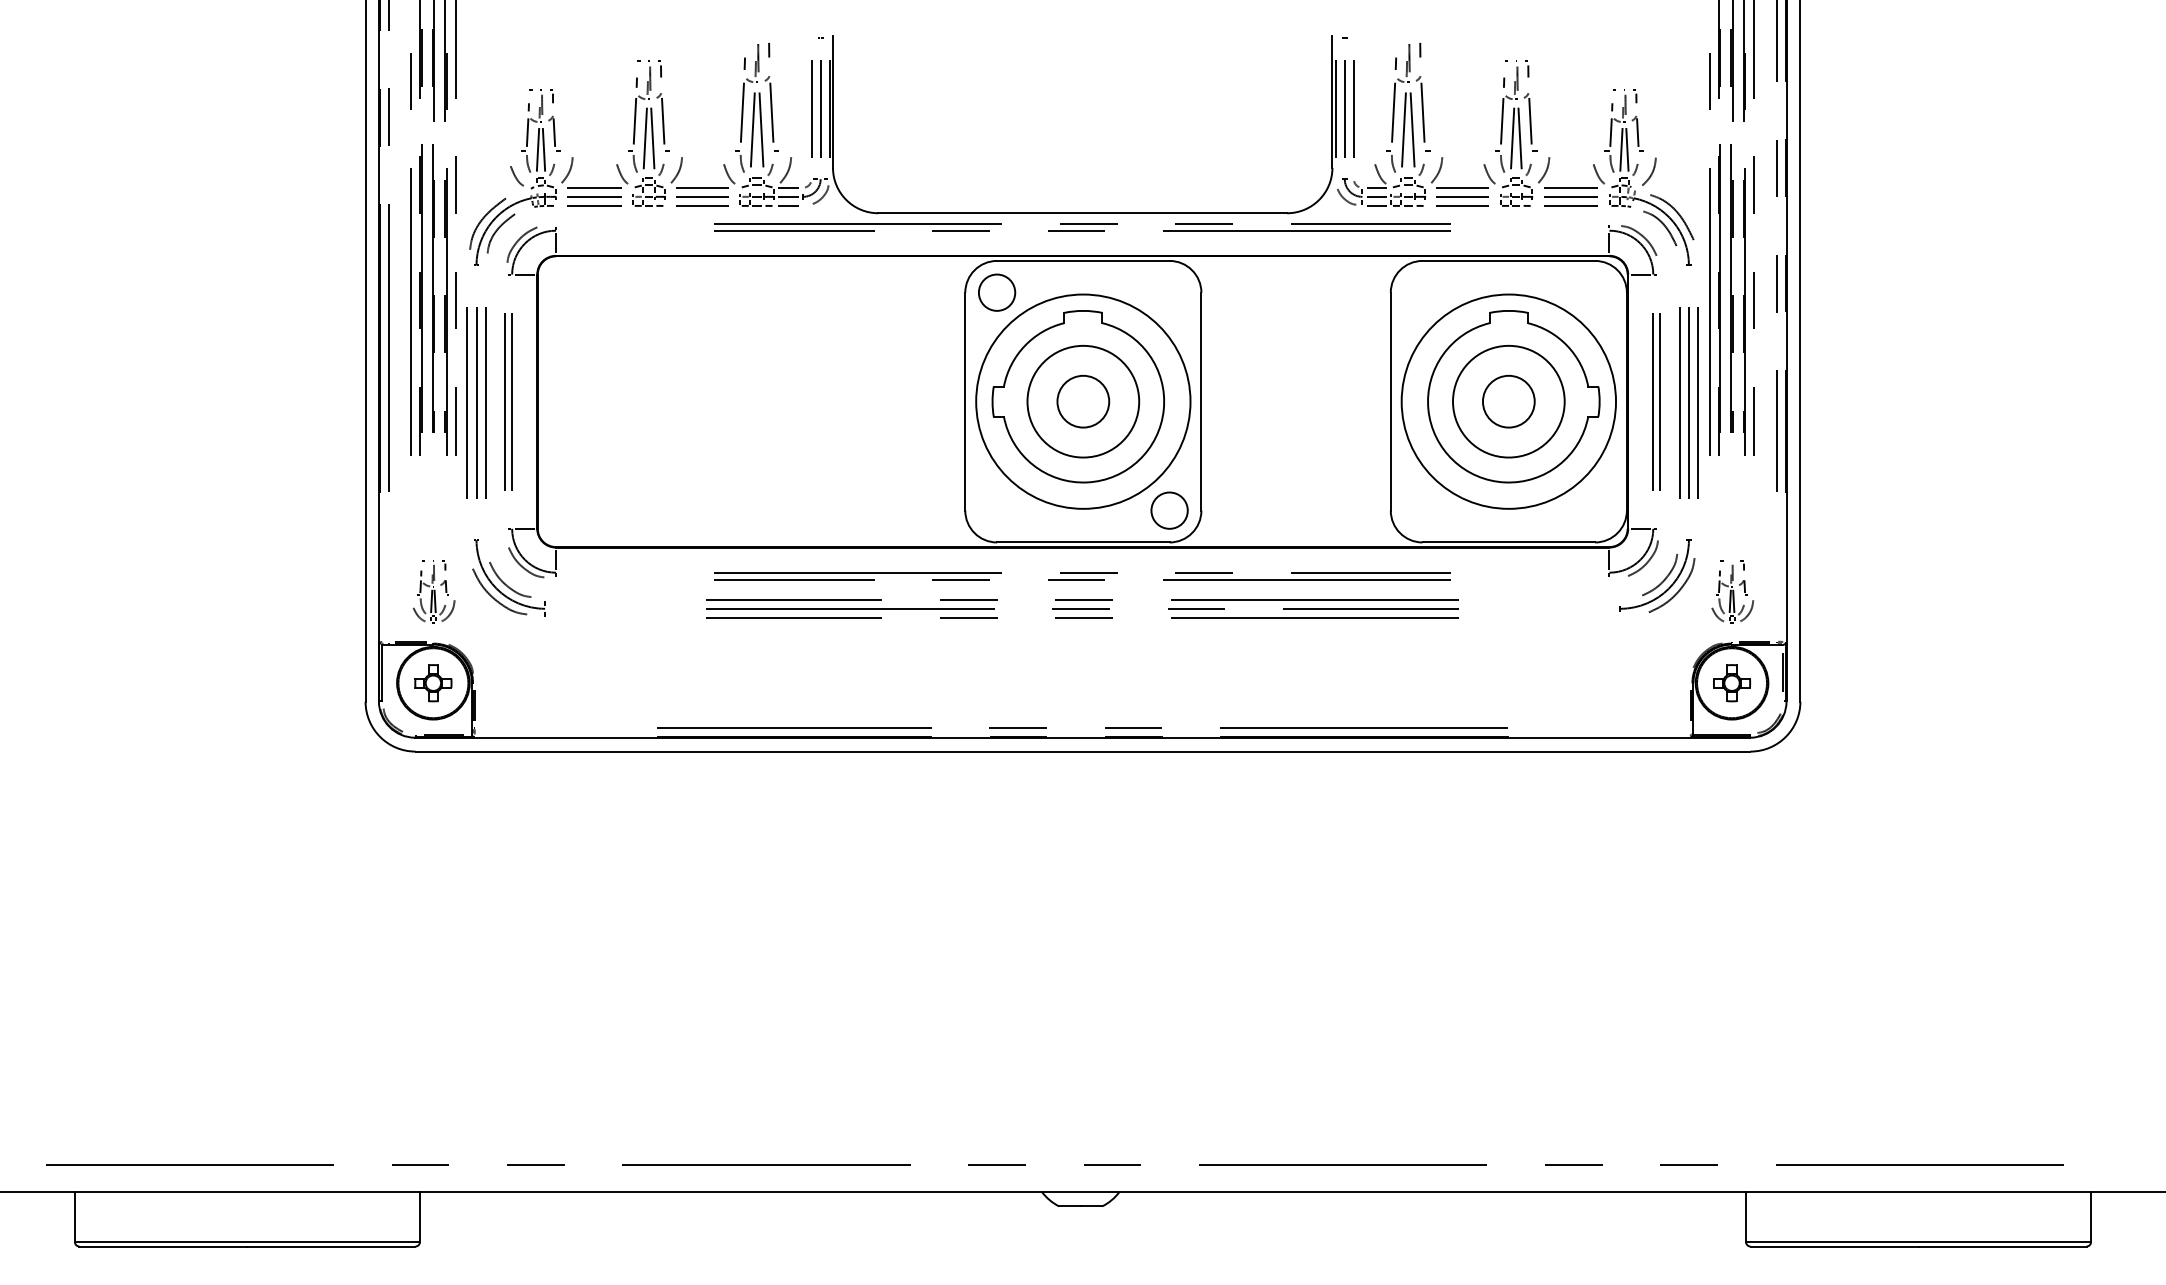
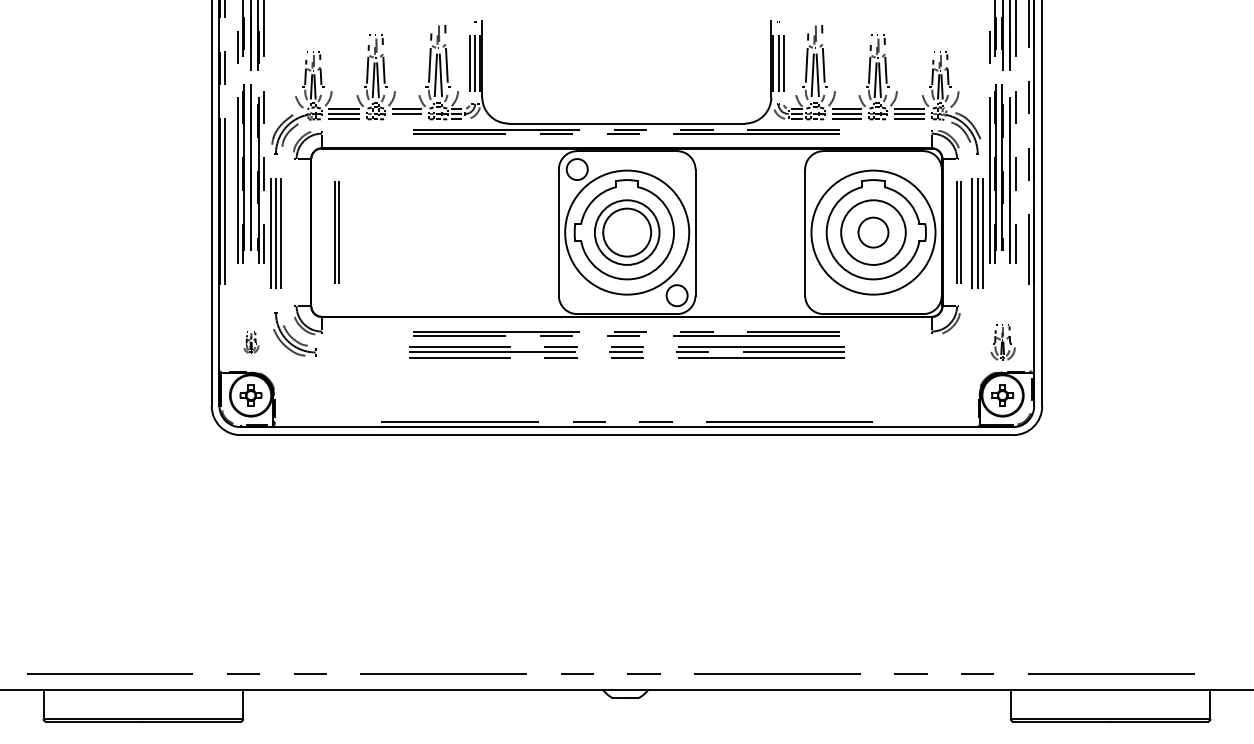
line: (702, 206) -> (406, 119), removed
part: (508, 401) -> (336, 232), moved
circle: (1083, 401) -> (627, 232), size x1.6
part: (1657, 575) -> (959, 333), removed
part: (434, 591) -> (251, 342), size x0.6

